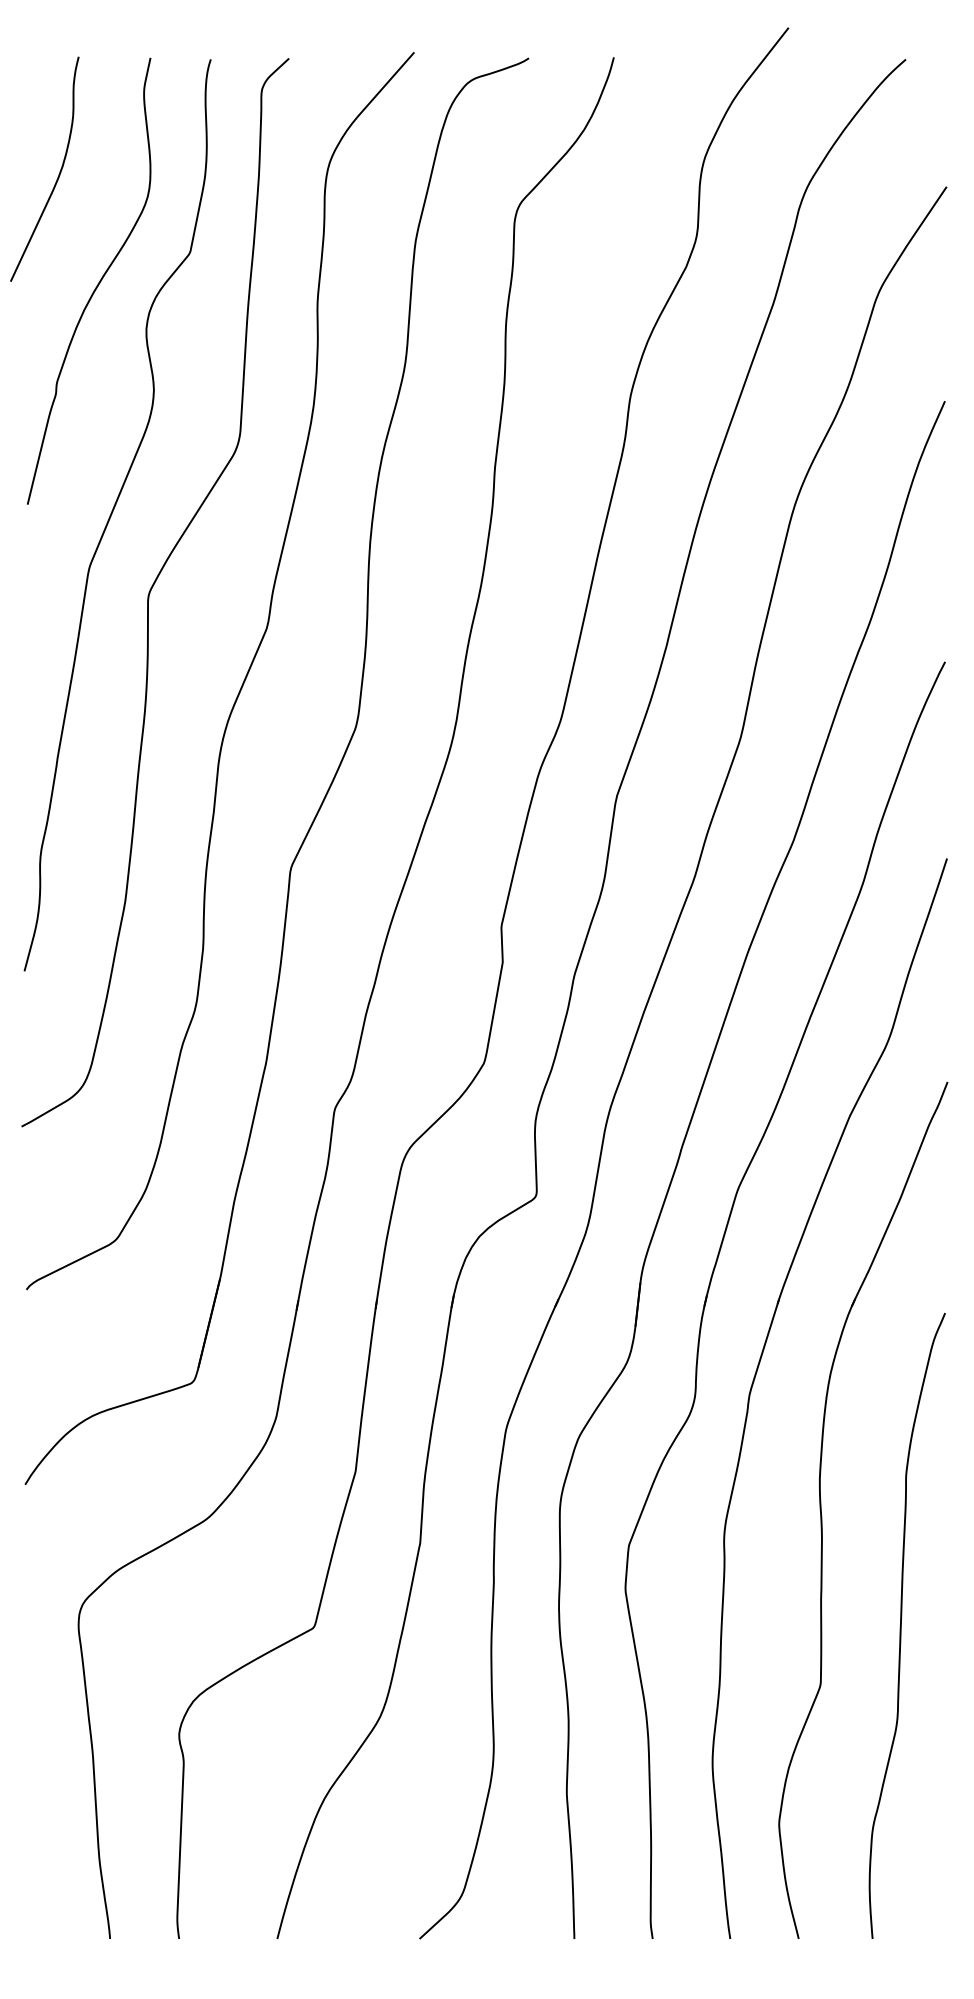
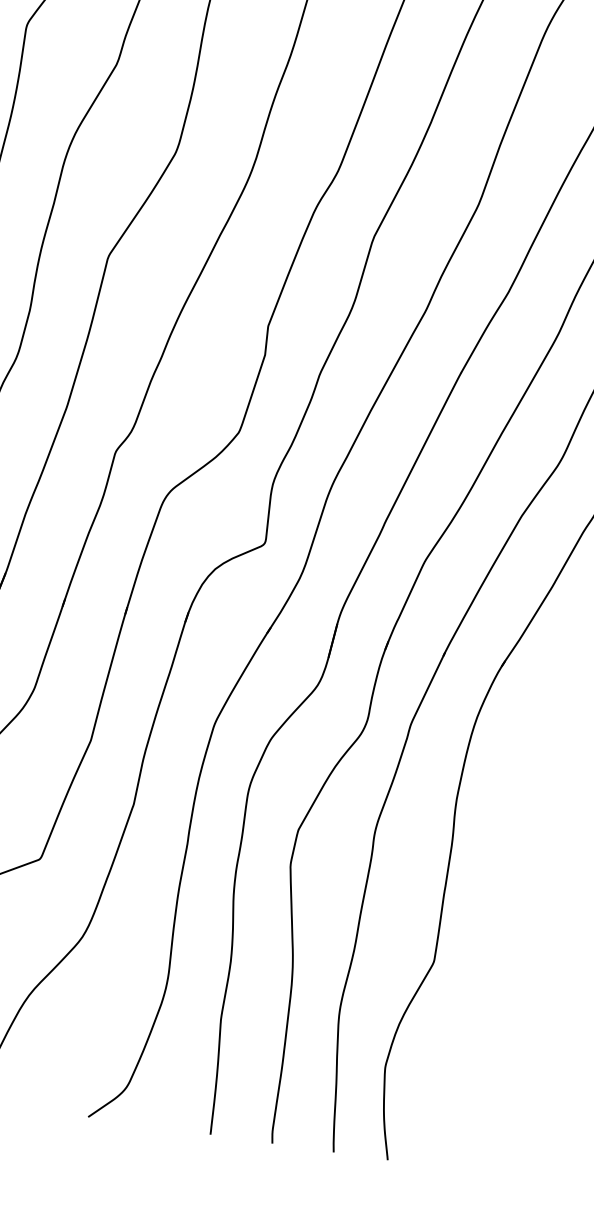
curve: (901, 1625) -> (504, 924), removed

